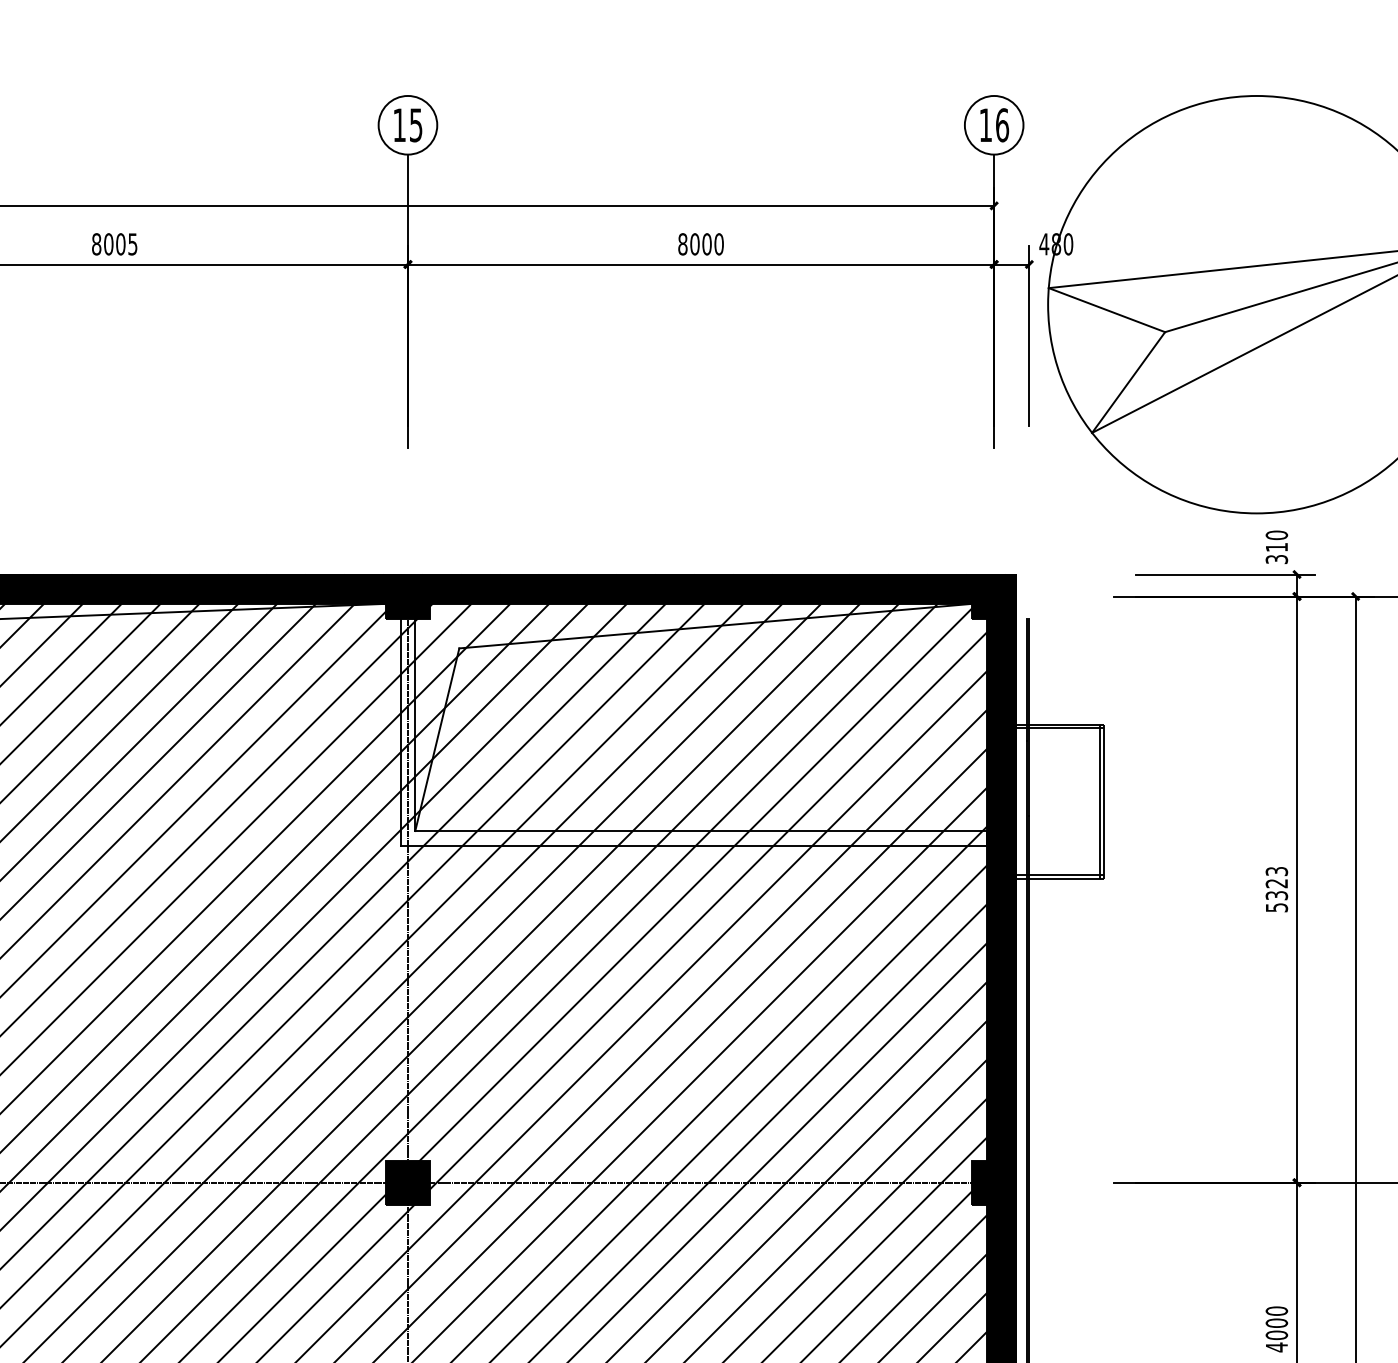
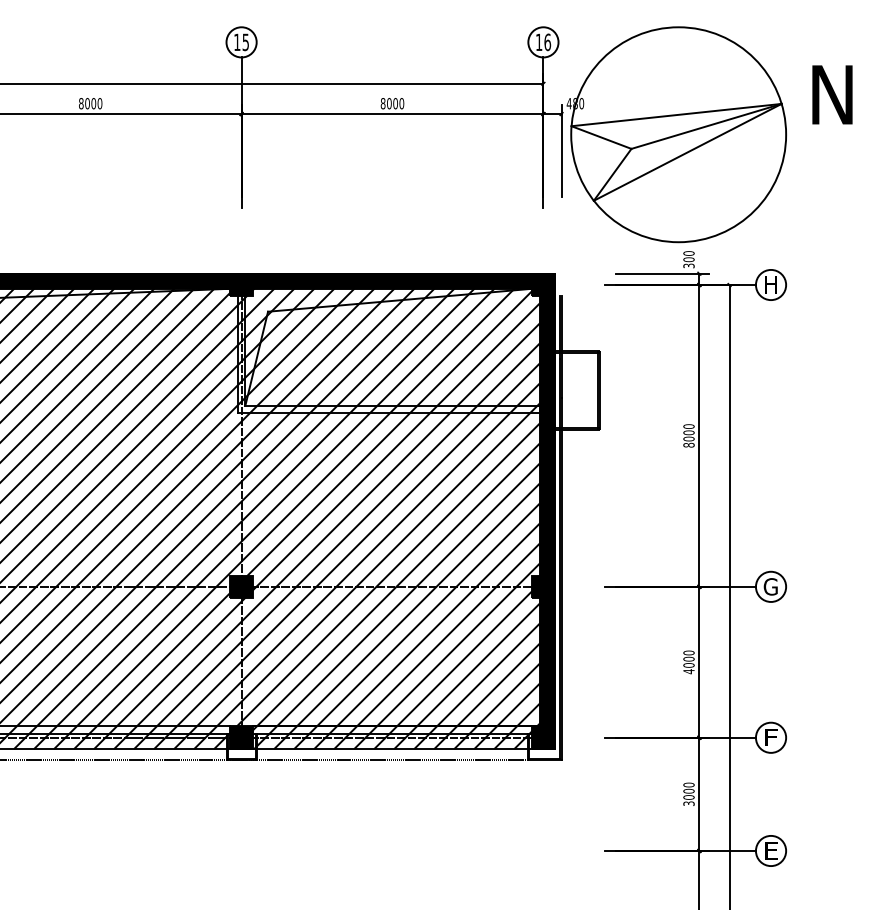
text: (131, 243) -> (99, 103), 8005 -> 8000
text: (1275, 546) -> (688, 259), 310 -> 300
text: (1275, 888) -> (688, 435), 5323 -> 8000

